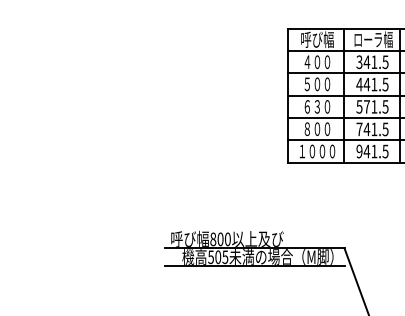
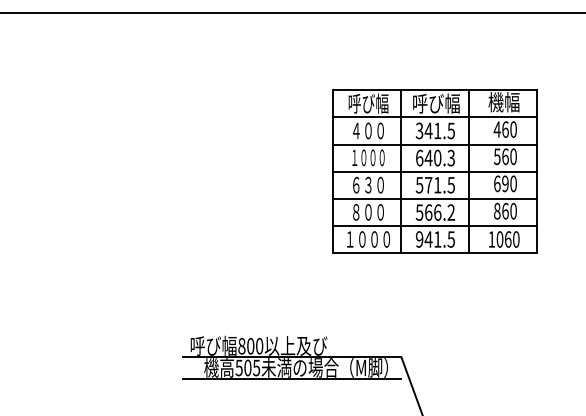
text: (373, 39) -> (436, 103), ローラ幅 -> 呼び幅
text: (317, 84) -> (368, 157), ５００ -> １０００
text: (371, 84) -> (434, 157), 441.5 -> 640.3
text: (371, 129) -> (434, 212), 741.5 -> 566.2

